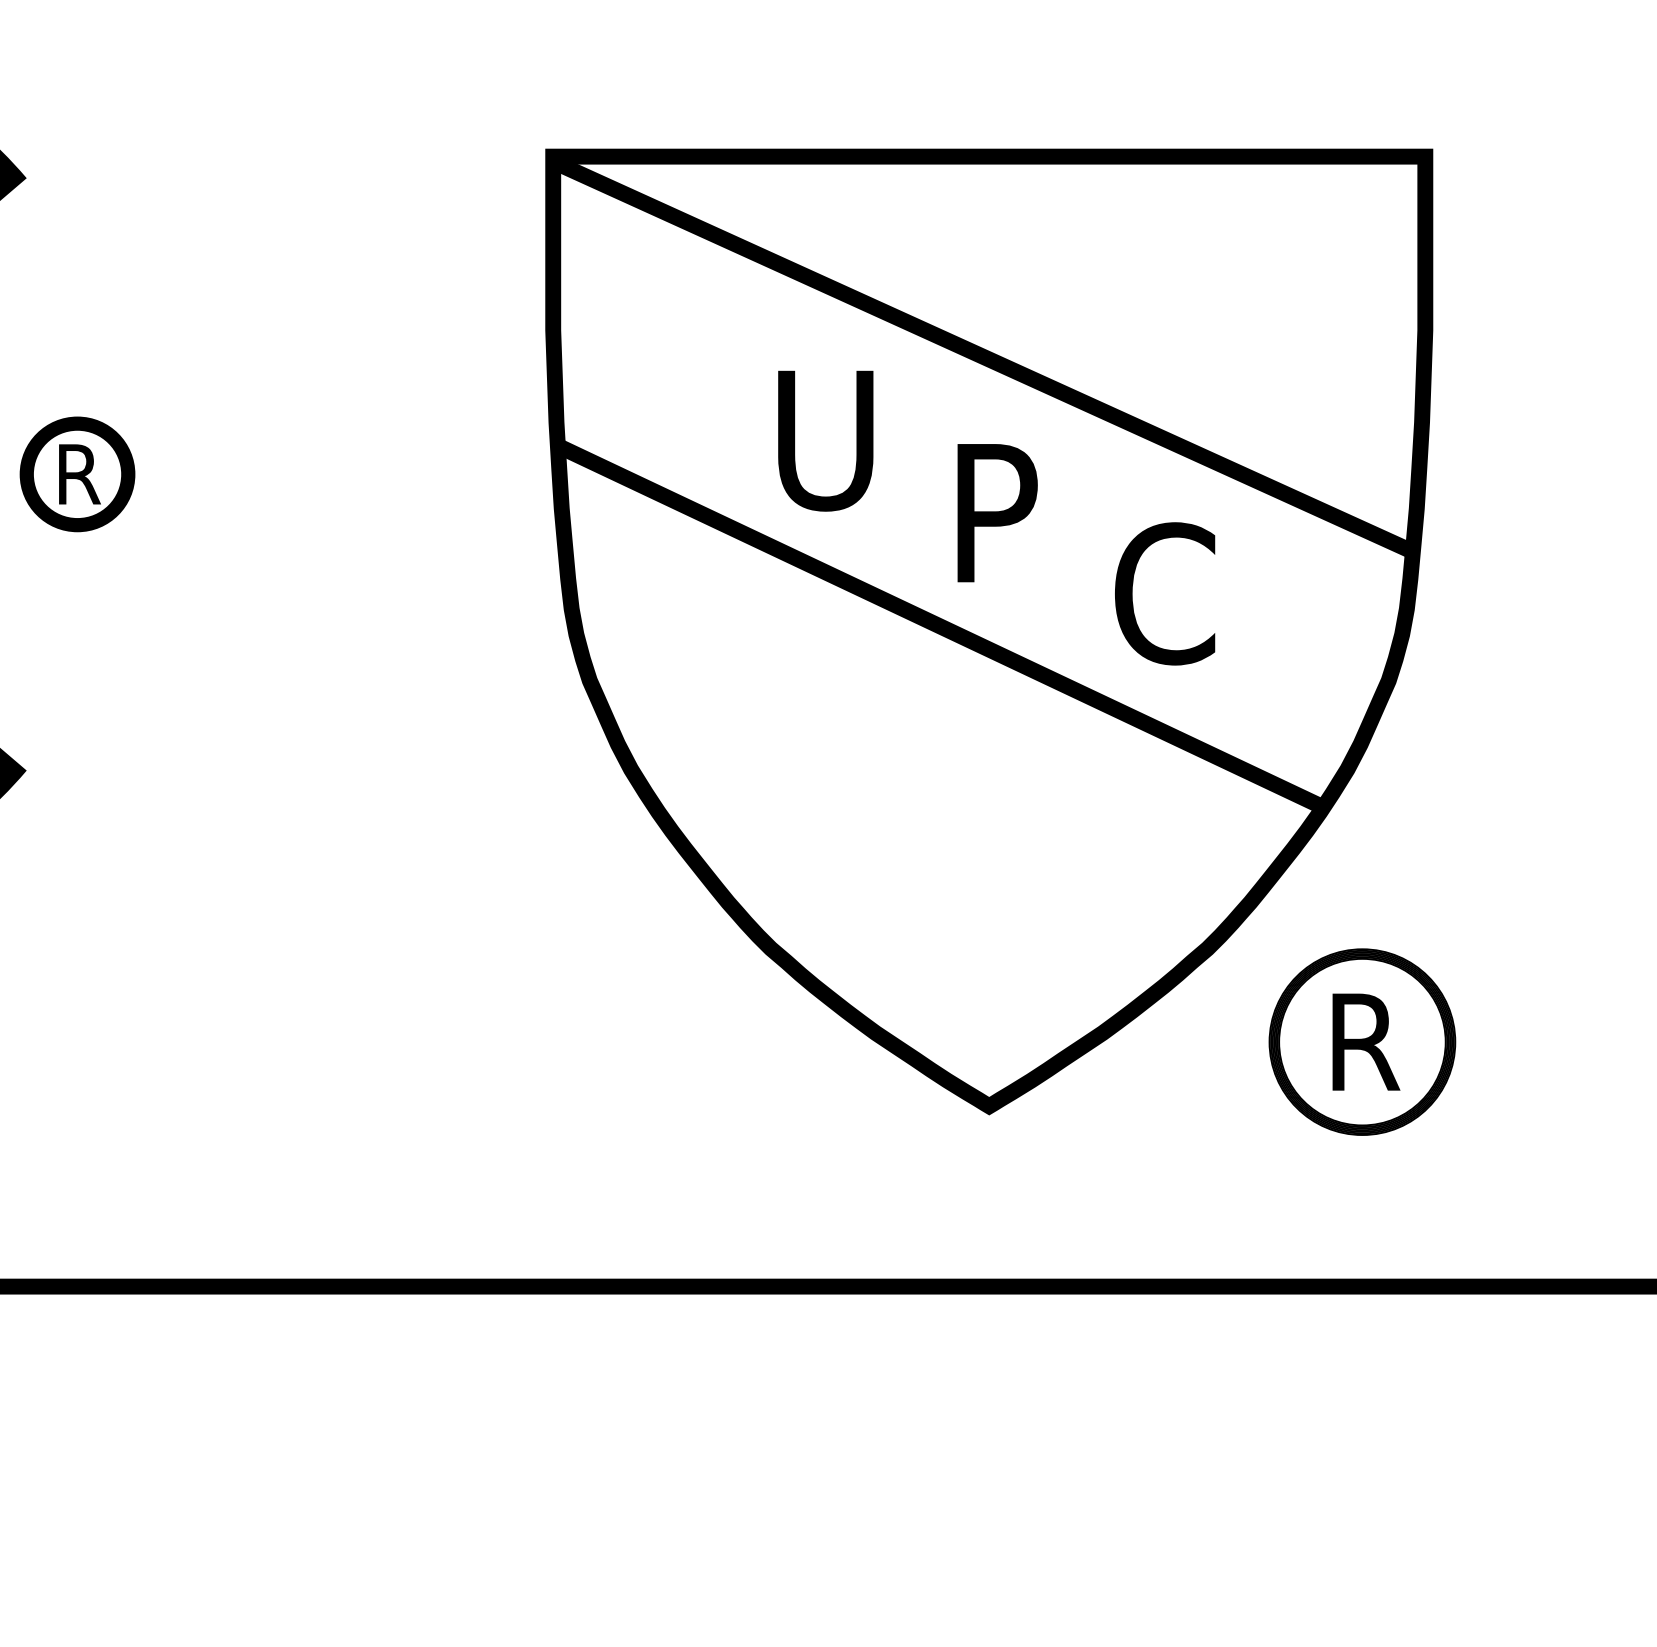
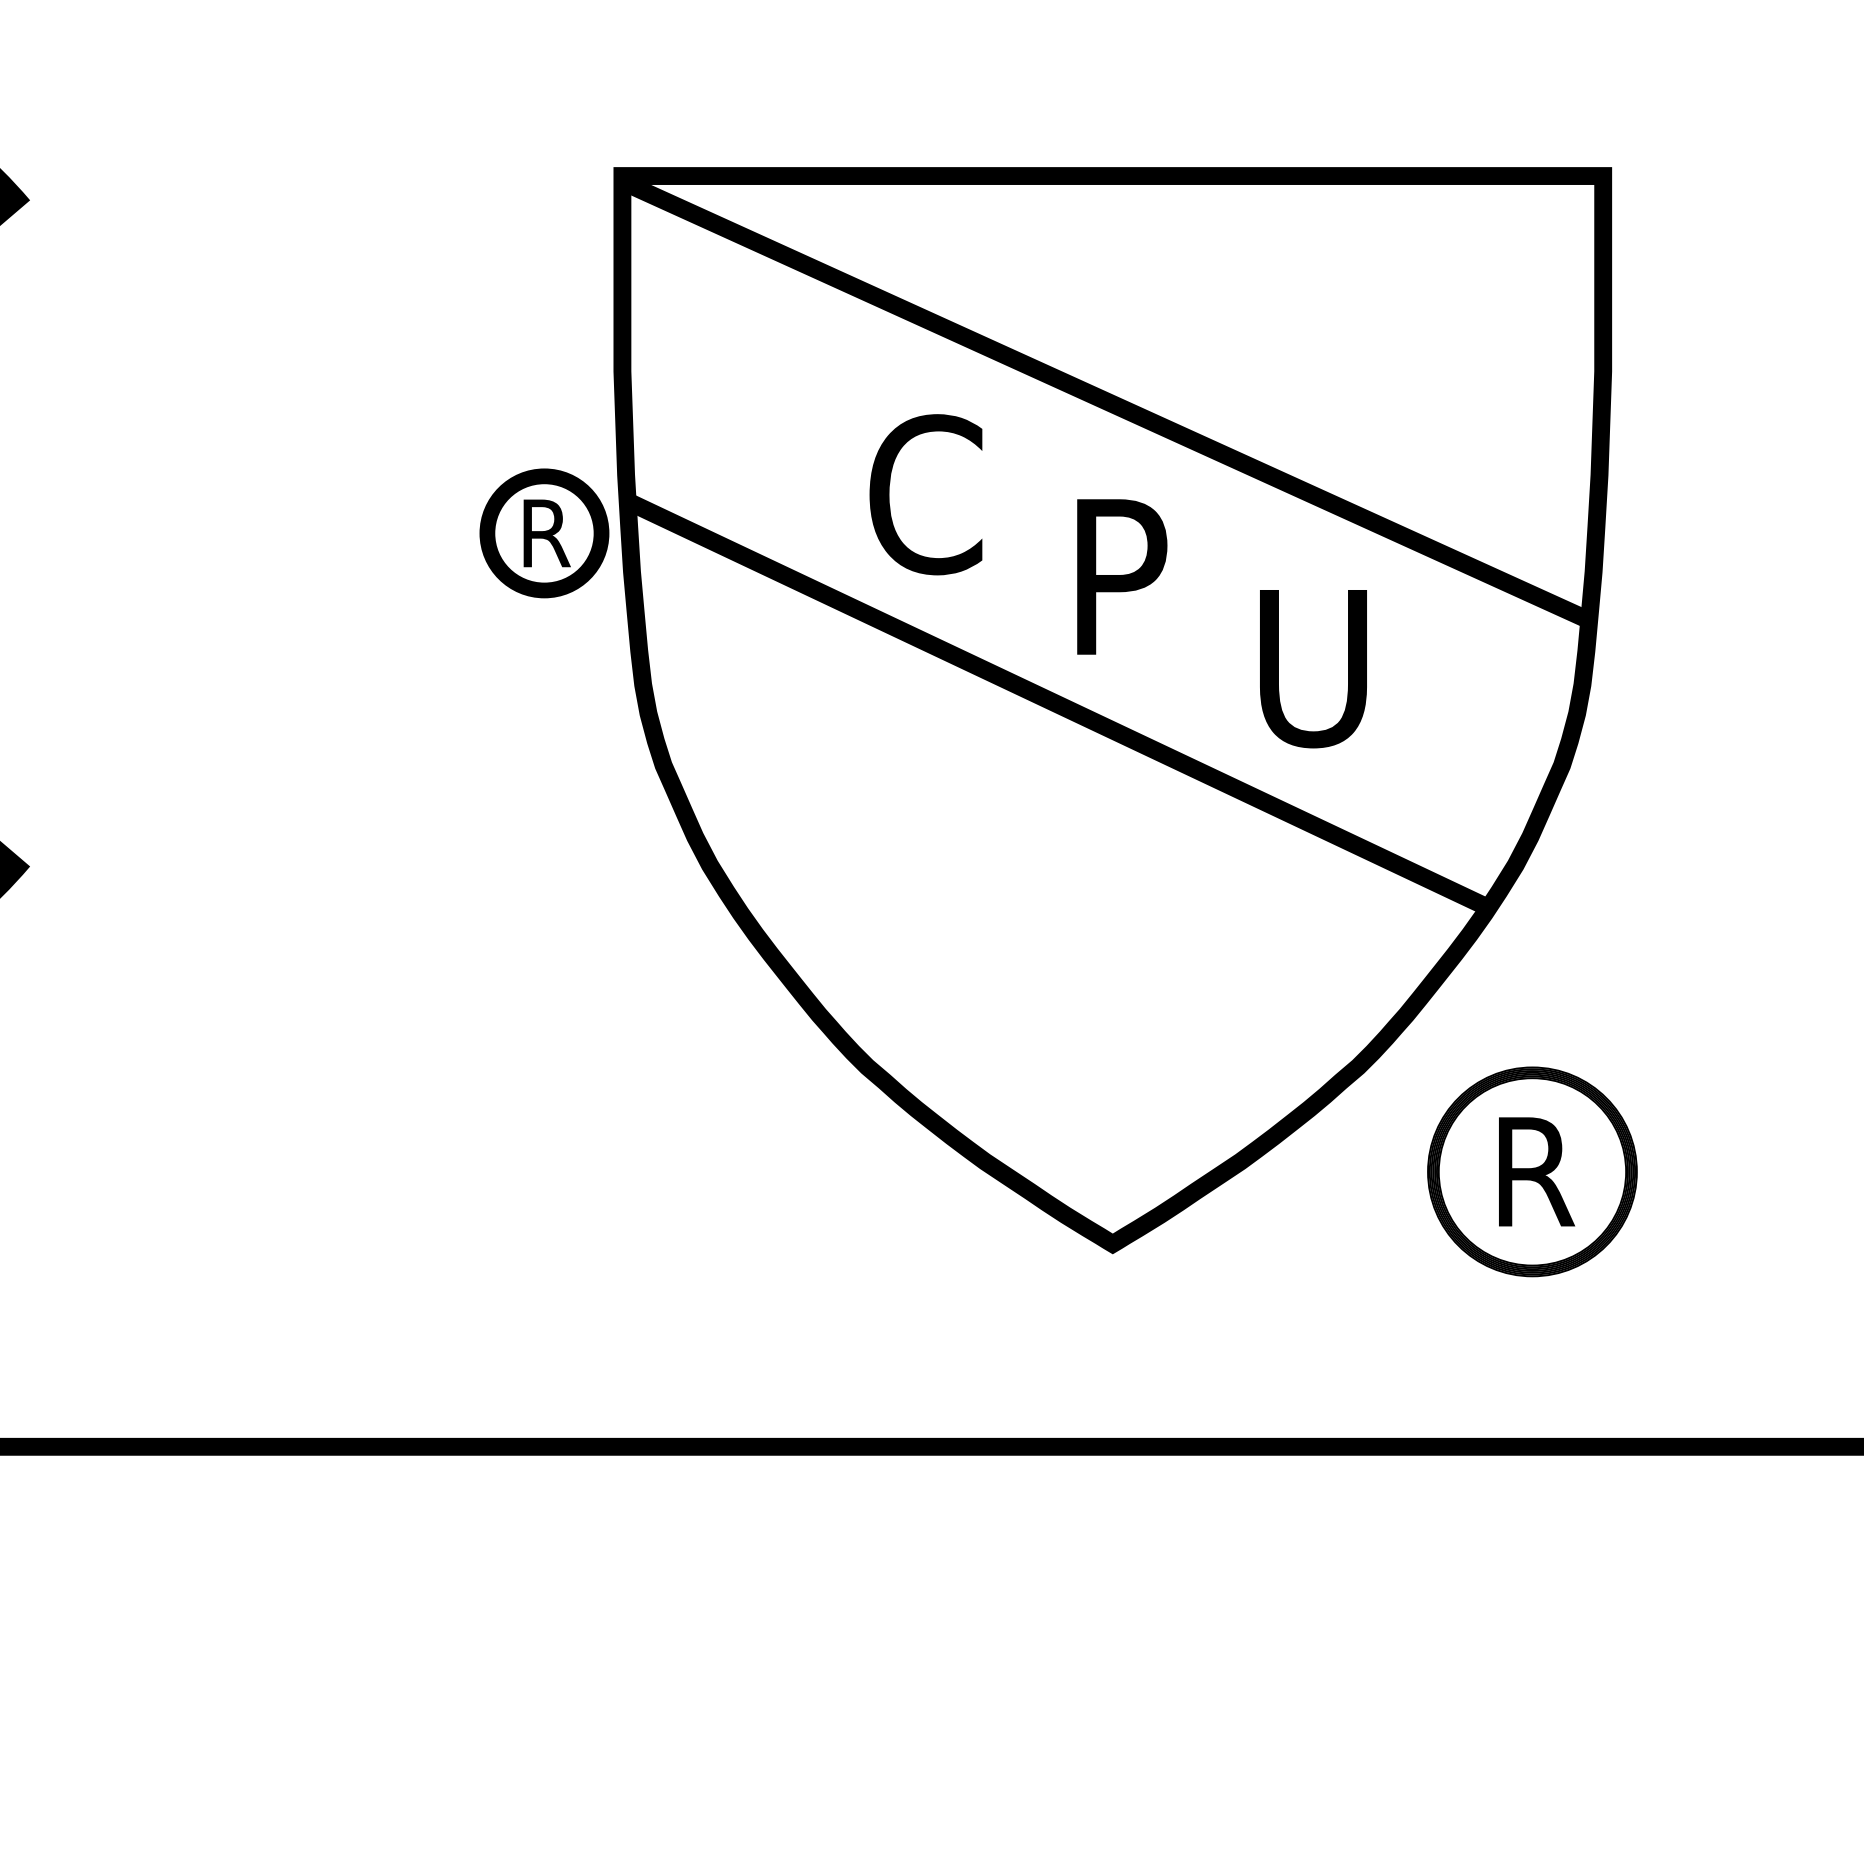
text: (822, 439) -> (925, 494), U -> C
part: (77, 474) -> (544, 533), moved
text: (1165, 593) -> (1310, 667), C -> U

